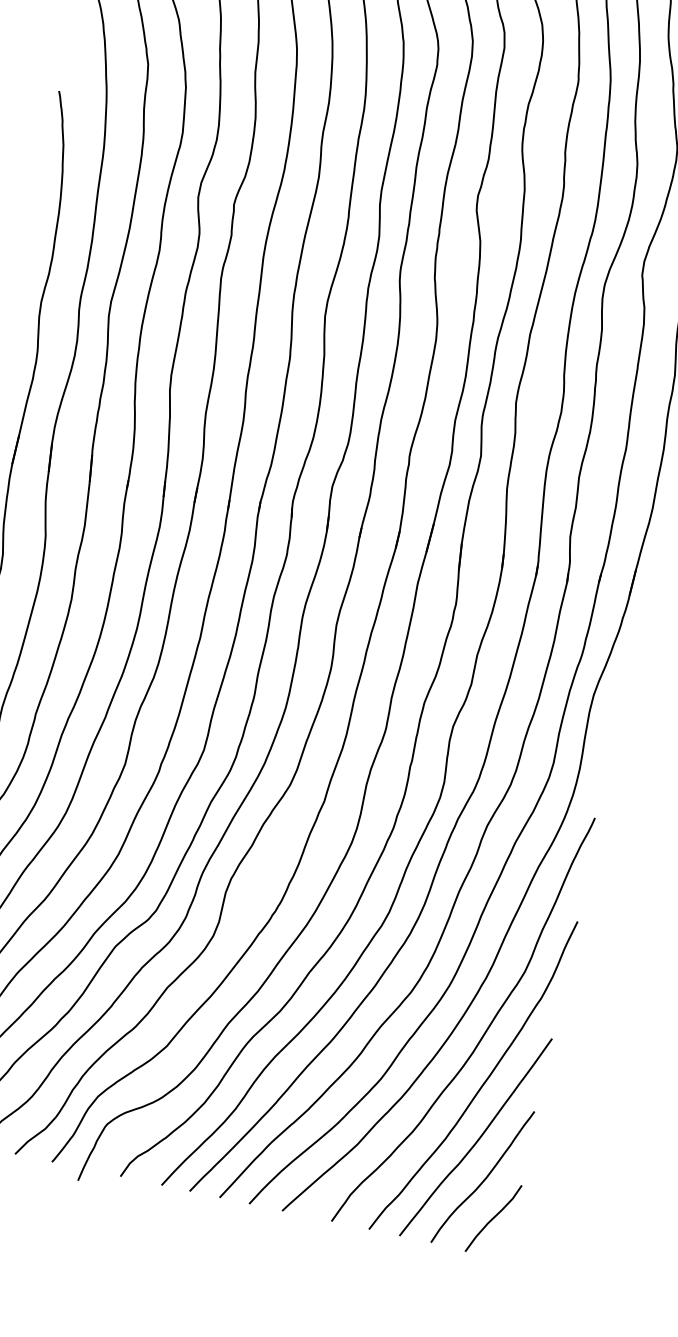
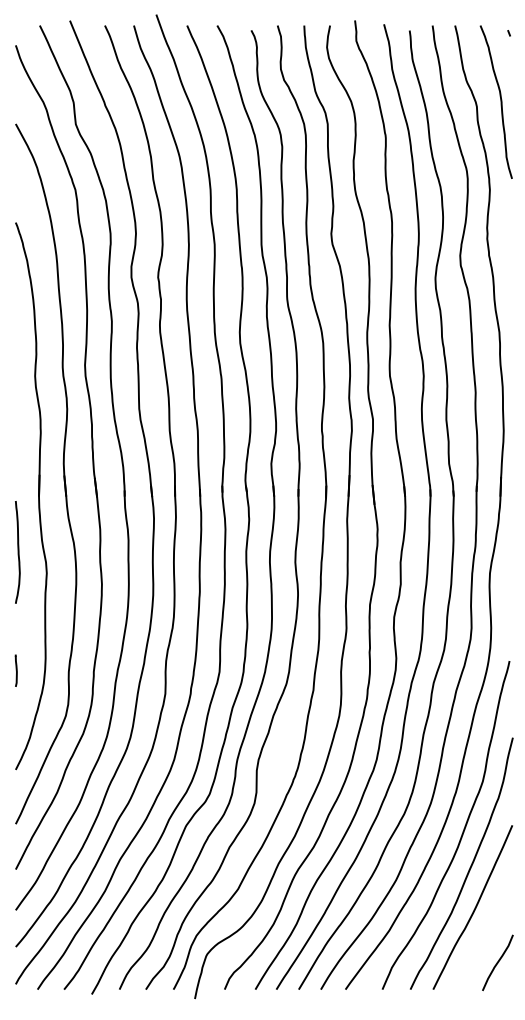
curve: (485, 1177) -> (485, 934), removed

